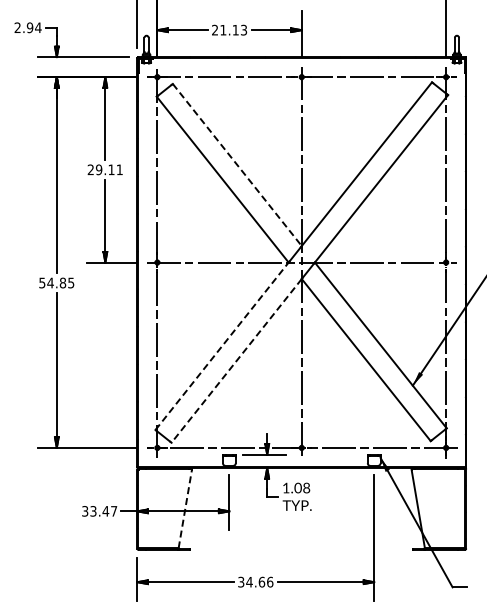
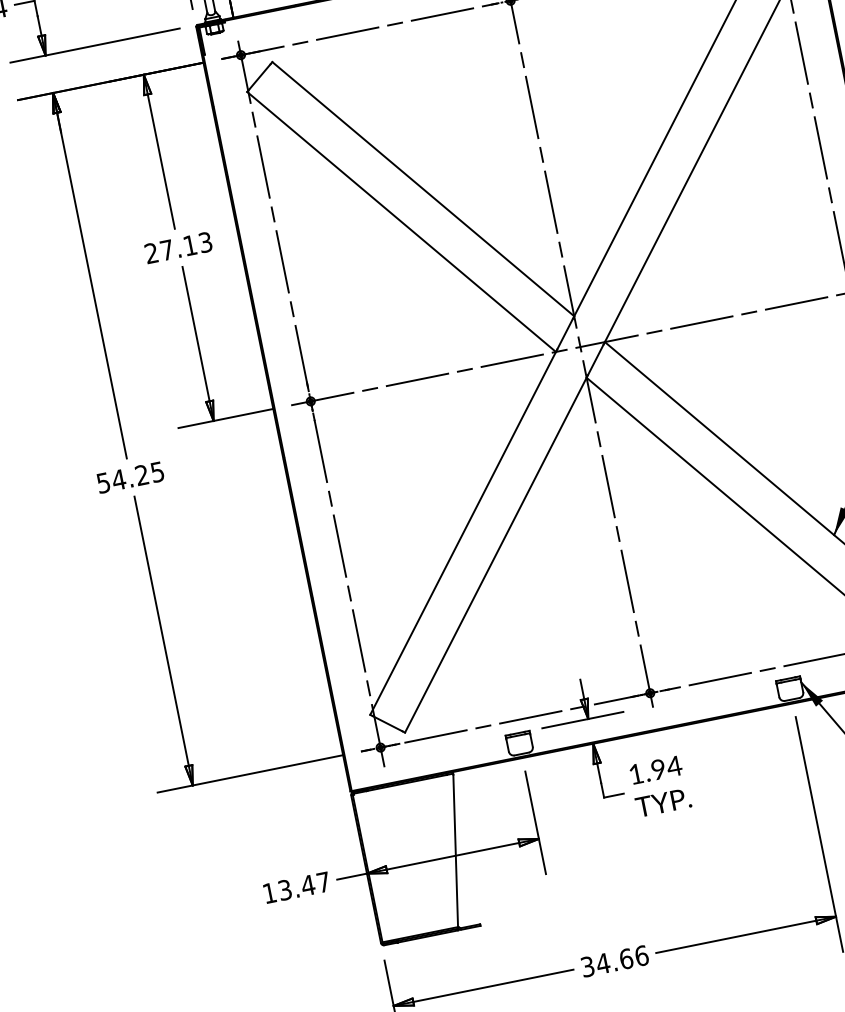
line: (237, 165) -> (423, 189), dashed -> solid
text: (109, 169) -> (186, 245), 29.11 -> 27.13
text: (62, 282) -> (141, 474), 54.85 -> 54.25
line: (222, 346) -> (463, 533), dashed -> solid
line: (236, 360) -> (495, 554), dashed -> solid
text: (302, 487) -> (666, 766), 1.08 -> 1.94
line: (185, 508) -> (455, 850), dashed -> solid
text: (85, 511) -> (270, 893), 33.47 -> 13.47

